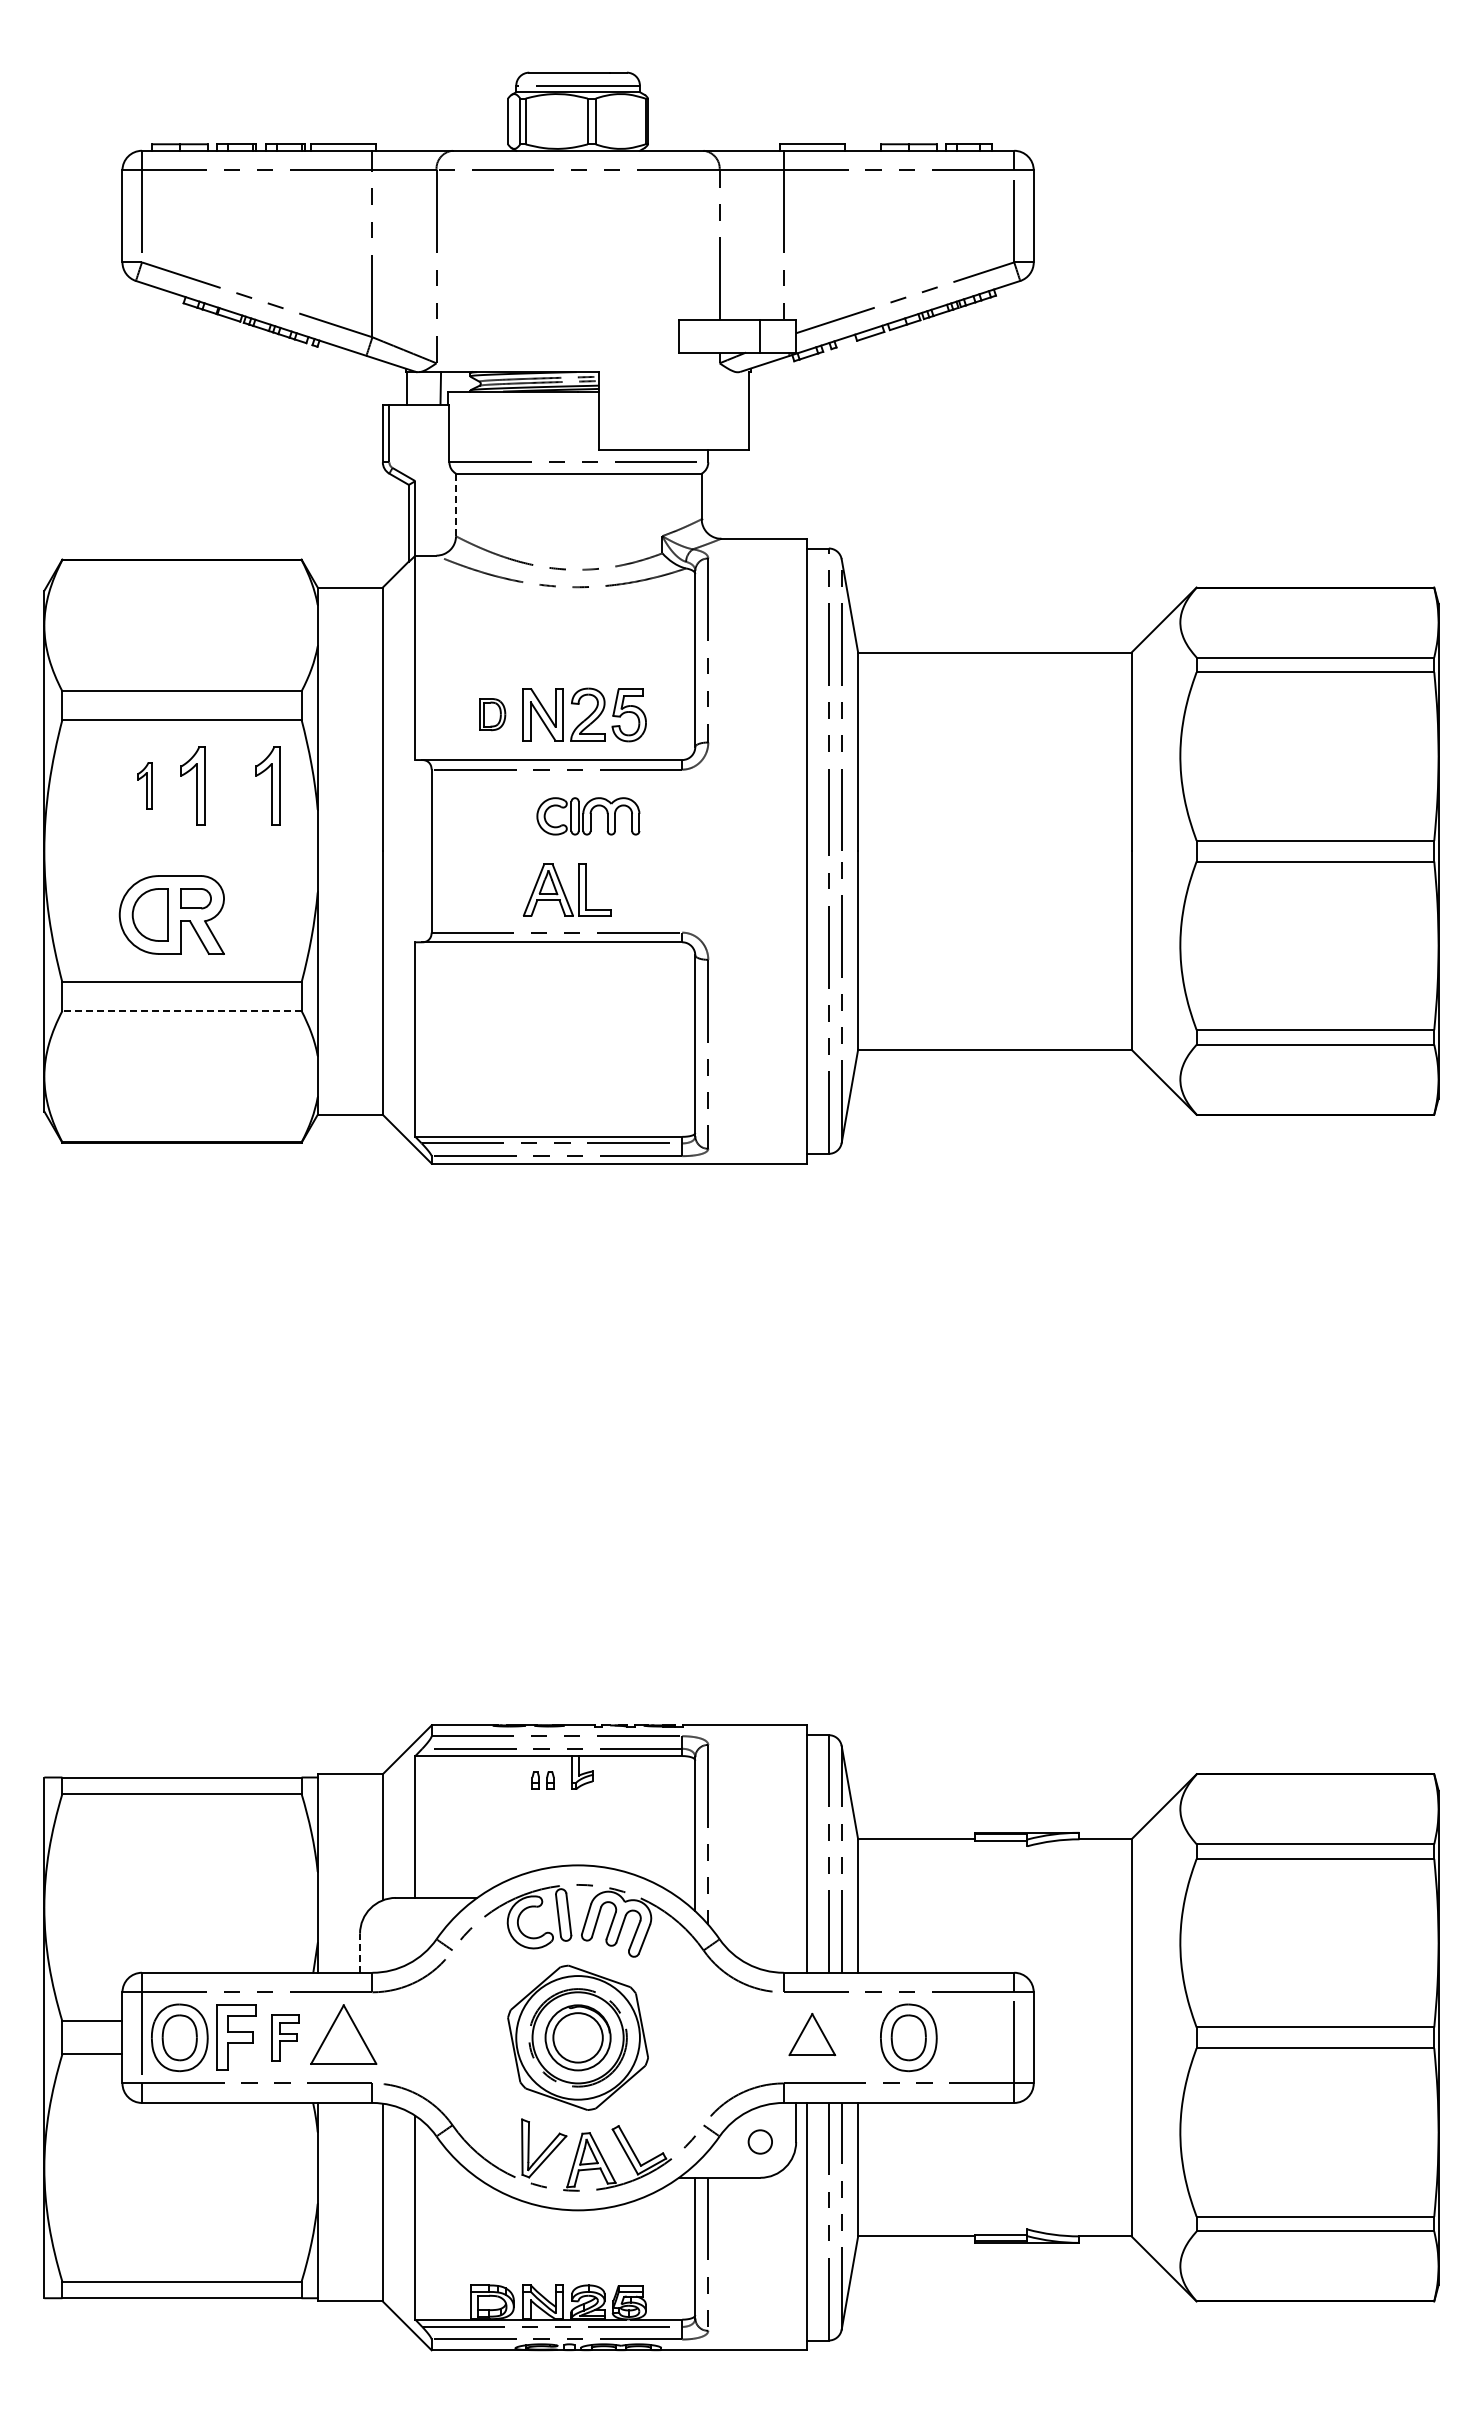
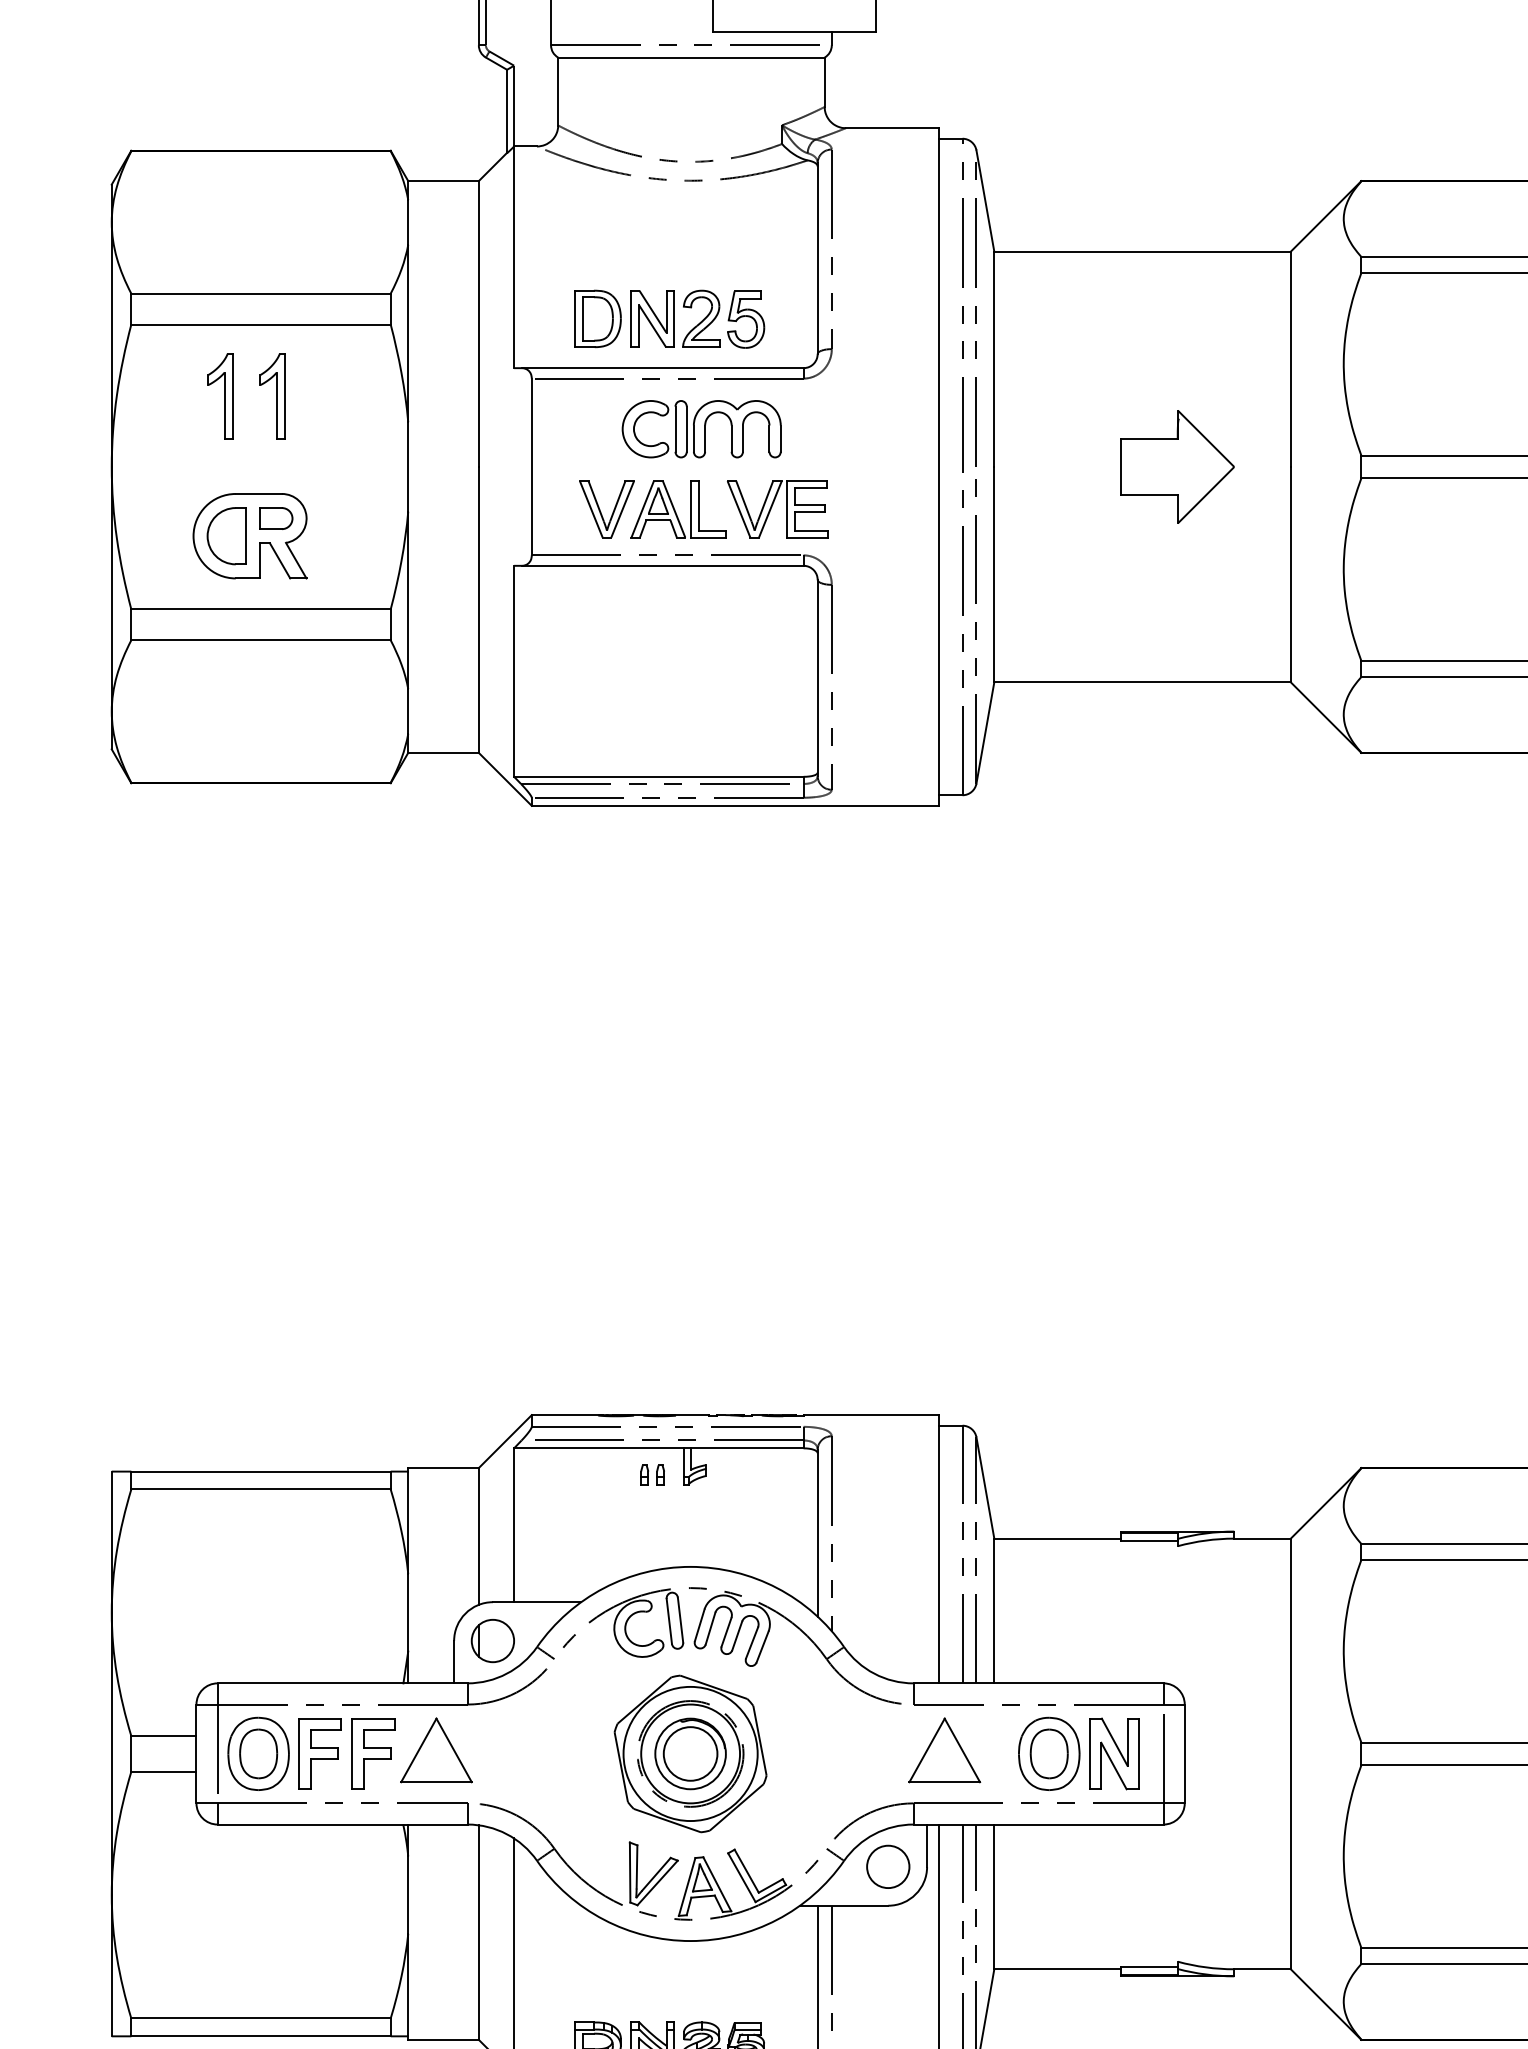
line: (456, 505) -> (558, 92), dashed -> solid
part: (492, 714) -> (597, 318), size x1.67
part: (144, 785) -> (220, 395), size x1.67
part: (267, 785) -> (353, 395), removed
part: (588, 816) -> (701, 429), size x1.43
part: (1026, 850) -> (1176, 466), added
part: (500, 889) -> (606, 508), added
part: (658, 889) -> (777, 508), added
line: (182, 1010) -> (261, 639), dashed -> solid
part: (395, 1933) -> (492, 1640), added
line: (360, 1953) -> (454, 1662), dashed -> solid
part: (811, 2034) -> (943, 1750), size x1.43
part: (285, 2037) -> (373, 1753), size x1.43
part: (968, 2037) -> (1113, 1753), added
circle: (759, 2141) -> (887, 1866), size x1.67

